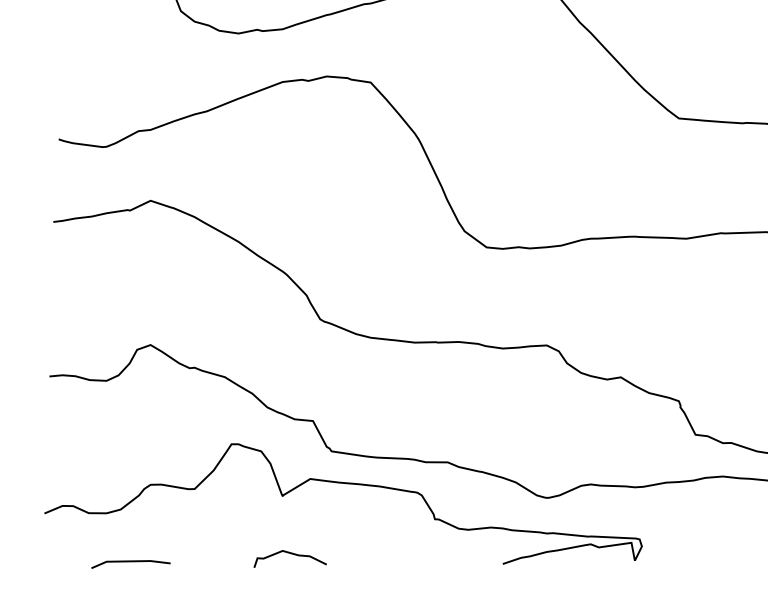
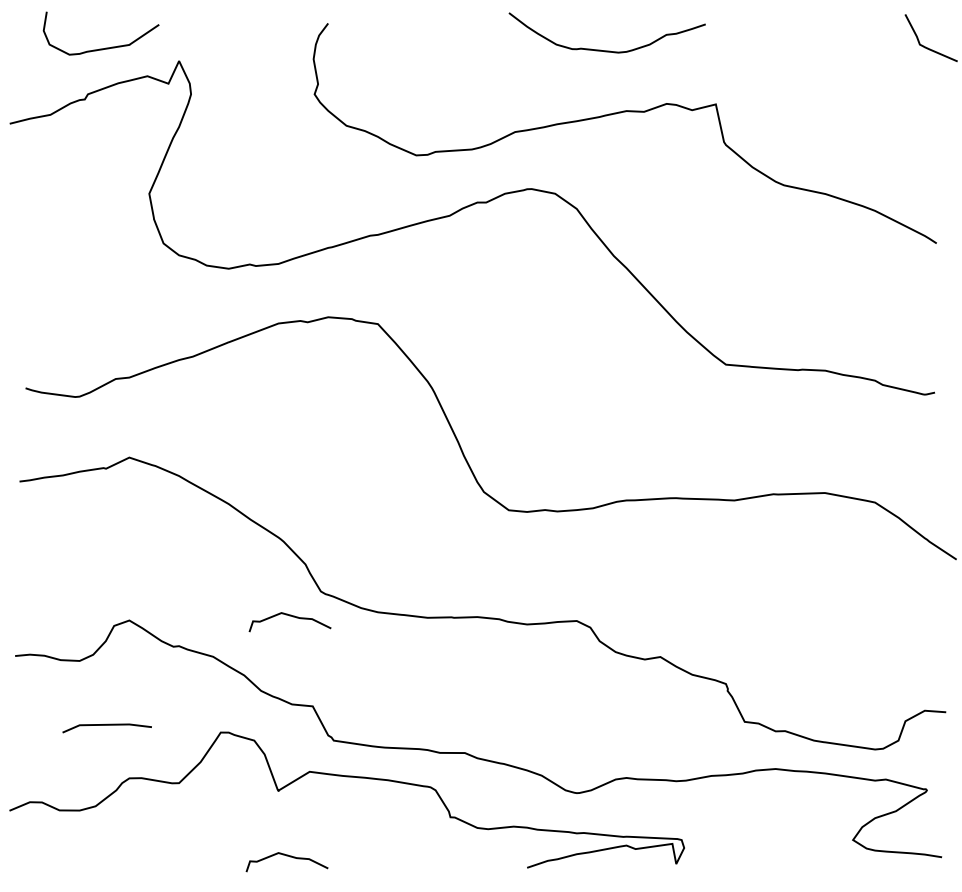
curve: (292, 341) -> (289, 616), added
curve: (130, 561) -> (106, 725), moved

